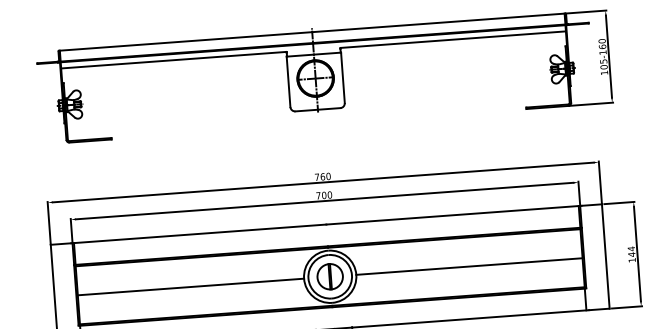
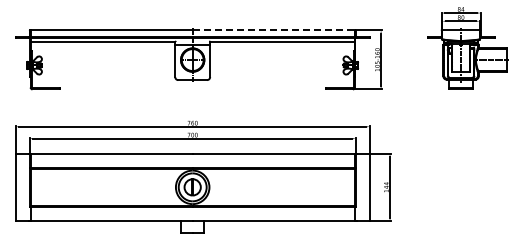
line: (439, 23) -> (274, 30), solid -> dashed
line: (468, 266) -> (281, 187), removed
line: (189, 287) -> (102, 187), removed

